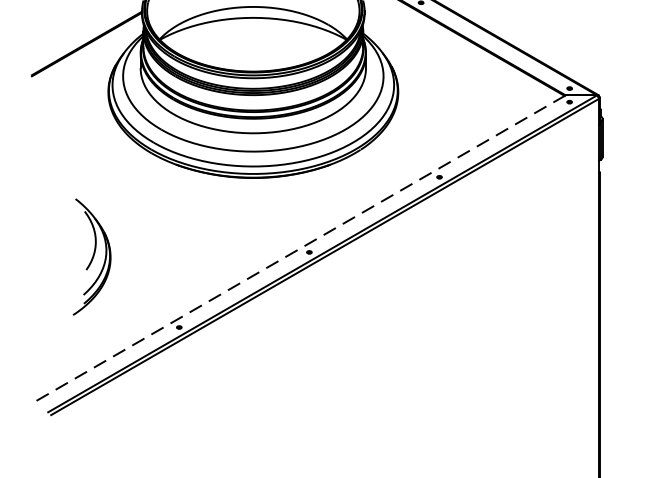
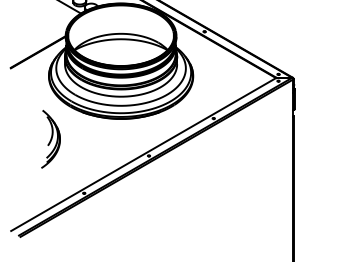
line: (298, 249) -> (143, 154), dashed -> solid
part: (91, 255) -> (50, 138), moved

